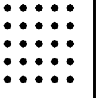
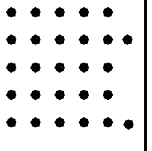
part: (82, 25) -> (126, 39), added
part: (83, 80) -> (128, 124), added

